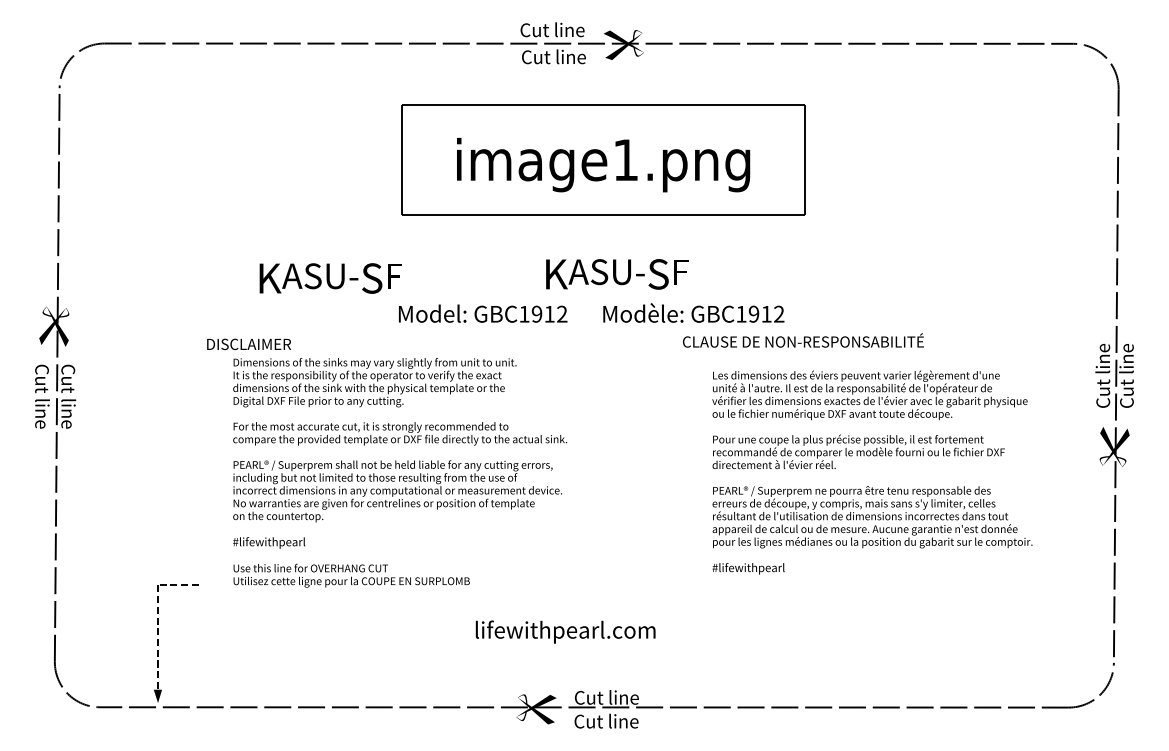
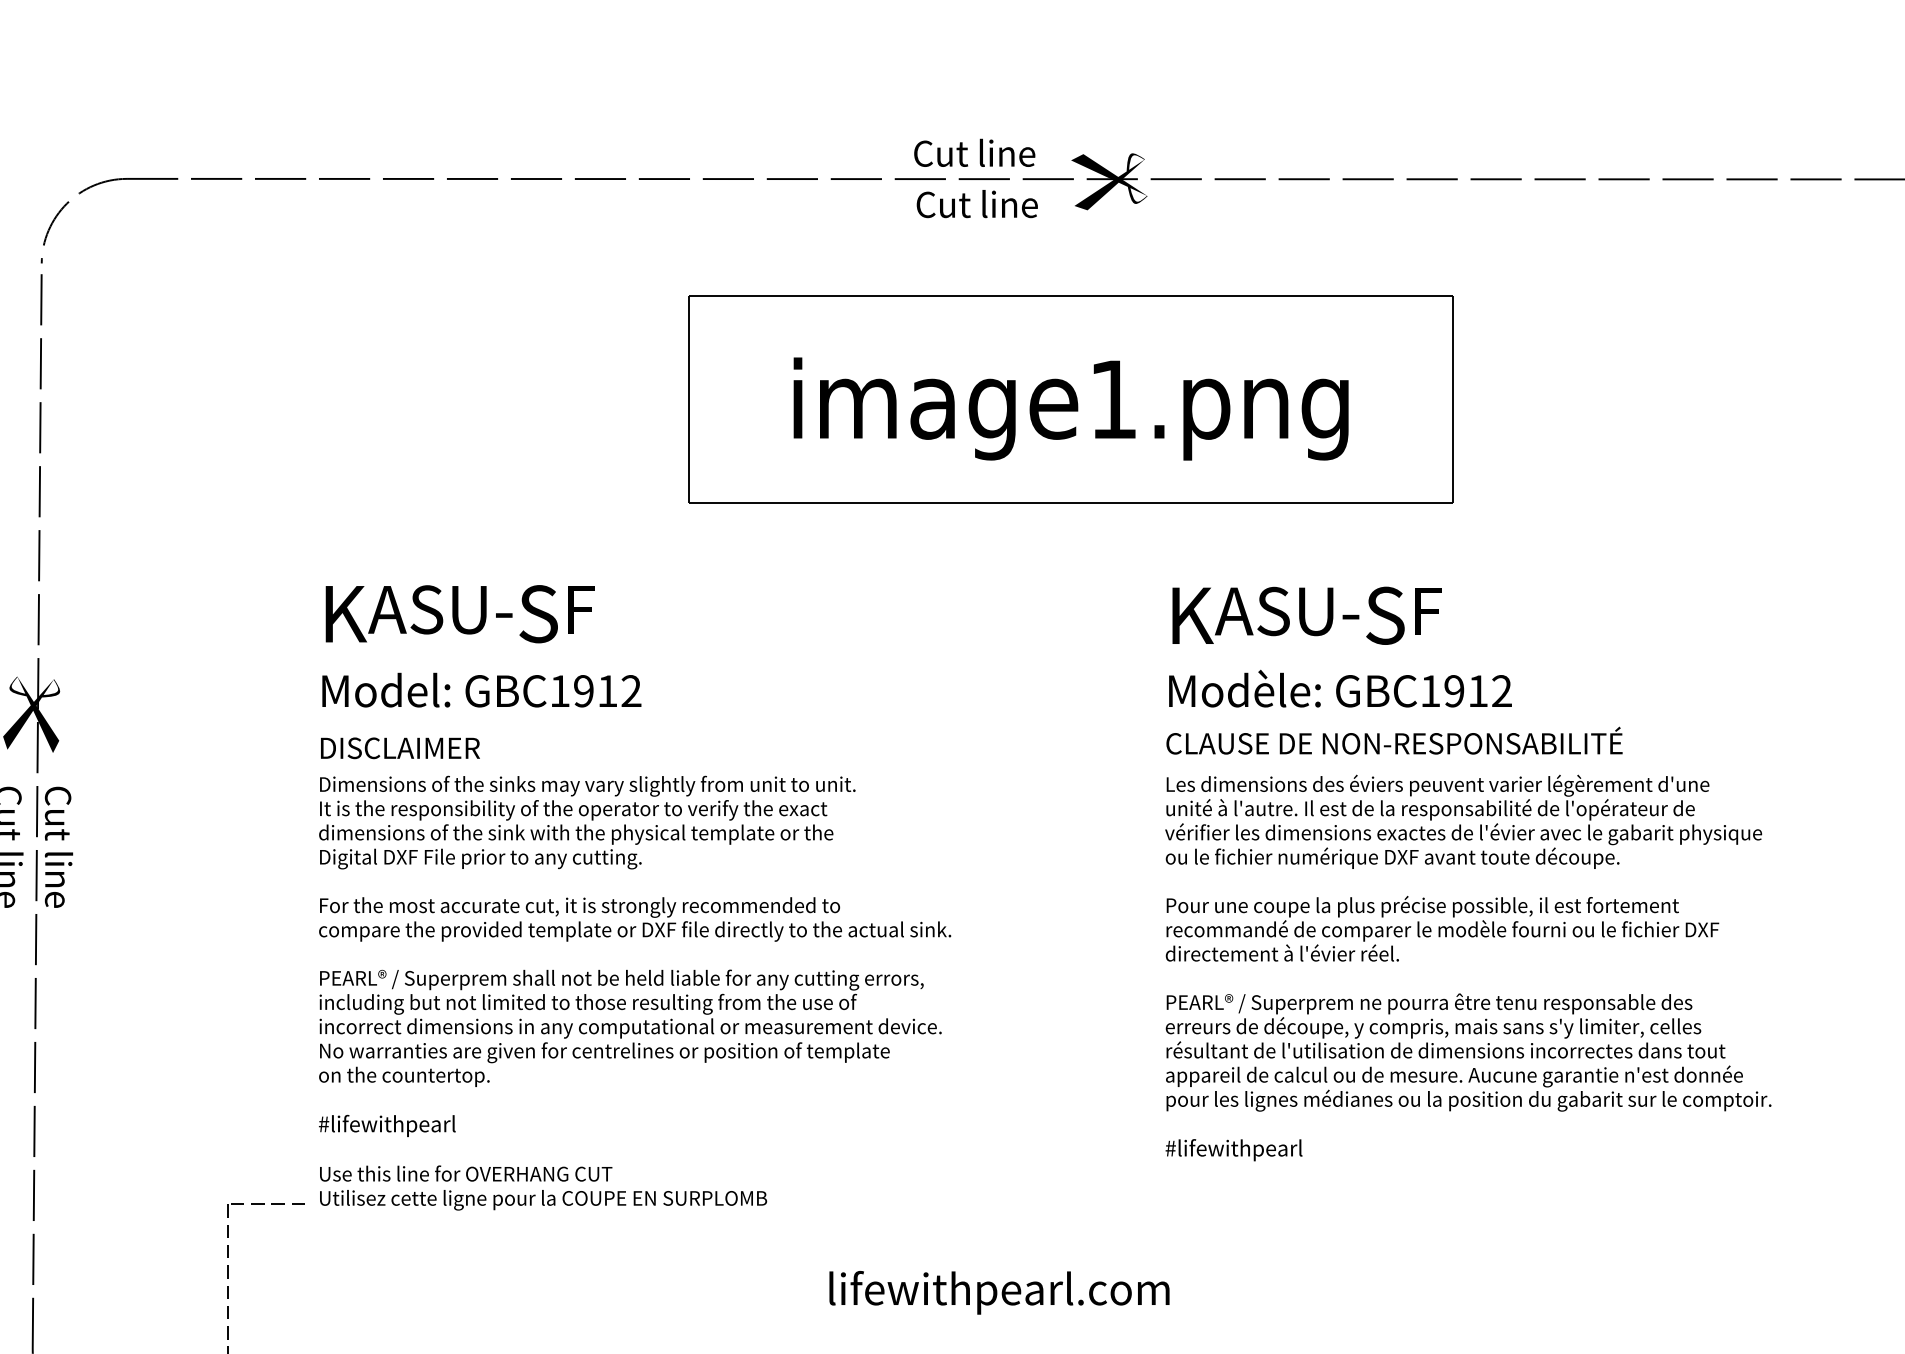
text: (617, 274) -> (1307, 616), moved
text: (330, 278) -> (459, 614), moved
text: (693, 312) -> (1339, 687), moved
text: (483, 313) -> (482, 689), moved
text: (803, 340) -> (1394, 740), moved
text: (400, 472) -> (635, 992), moved
text: (872, 472) -> (1468, 968), moved

